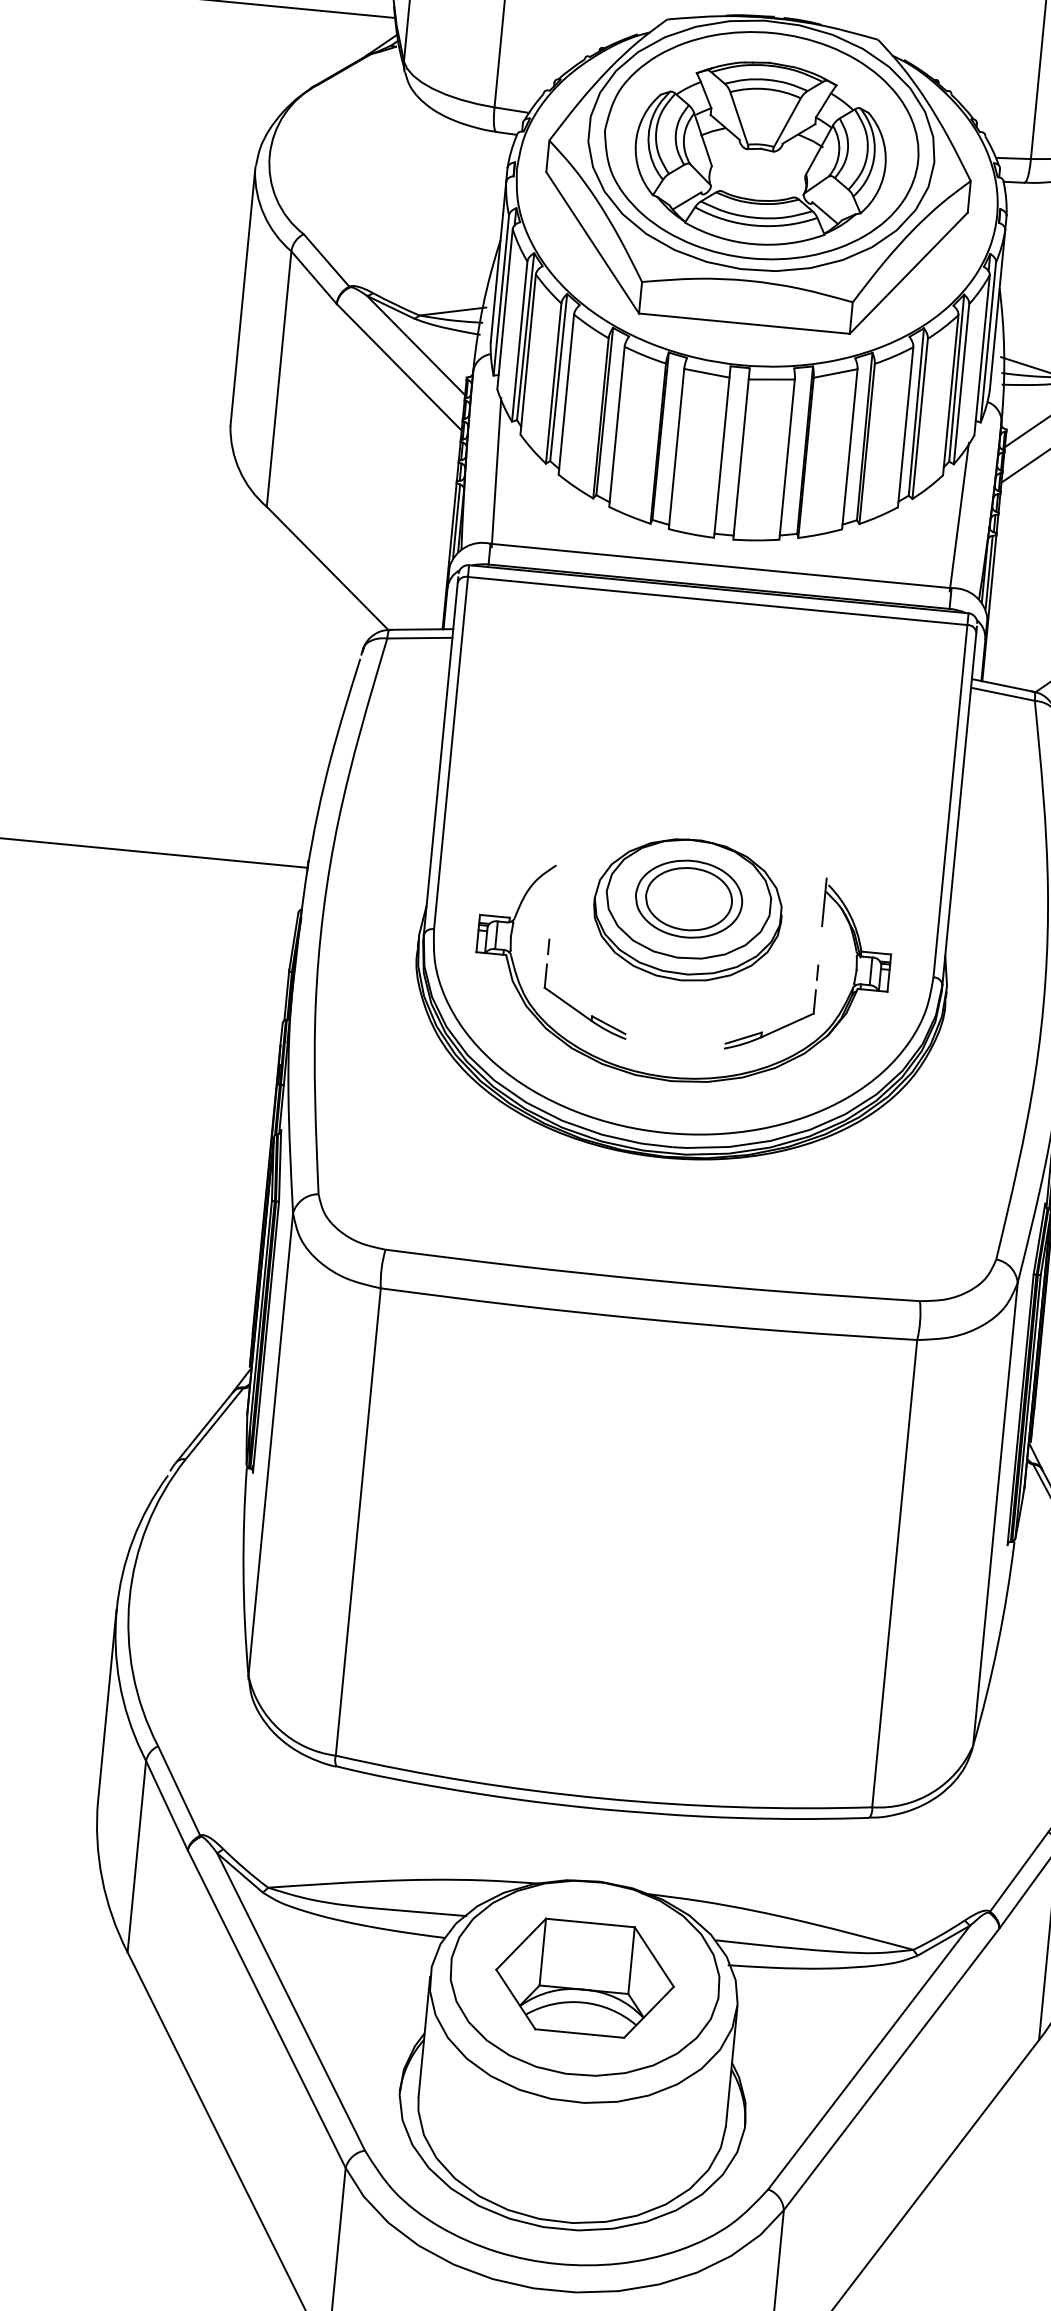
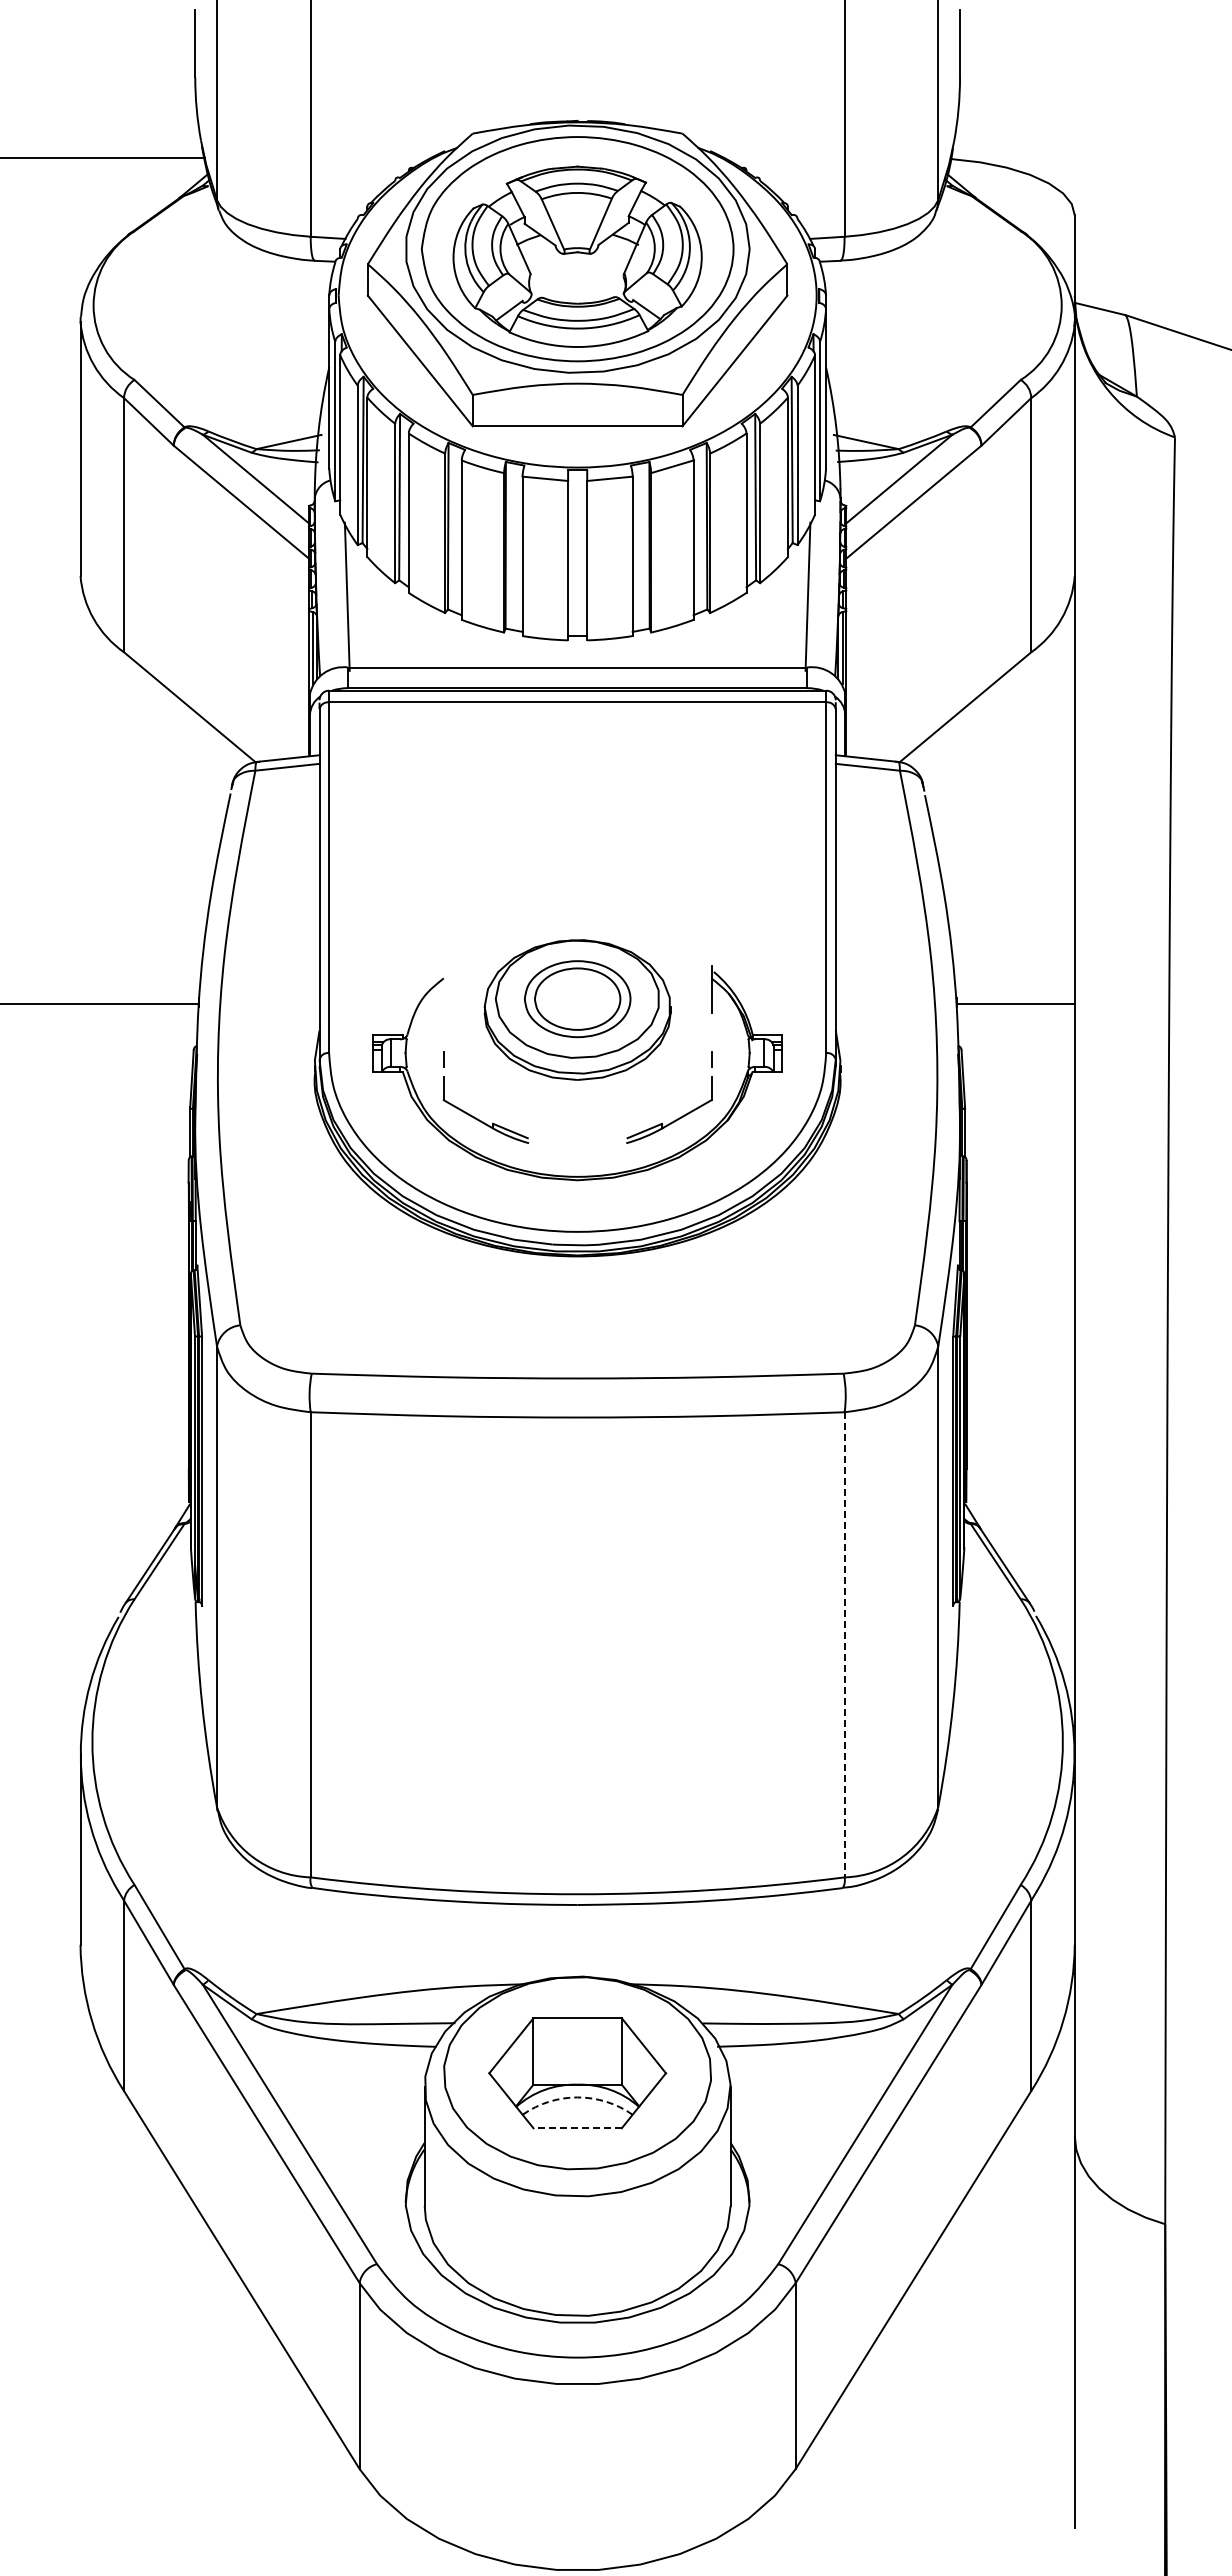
line: (894, 1573) -> (844, 1644), solid -> dashed
arc: (582, 2002) -> (577, 2097), solid -> dashed
line: (579, 2033) -> (577, 2128), solid -> dashed

